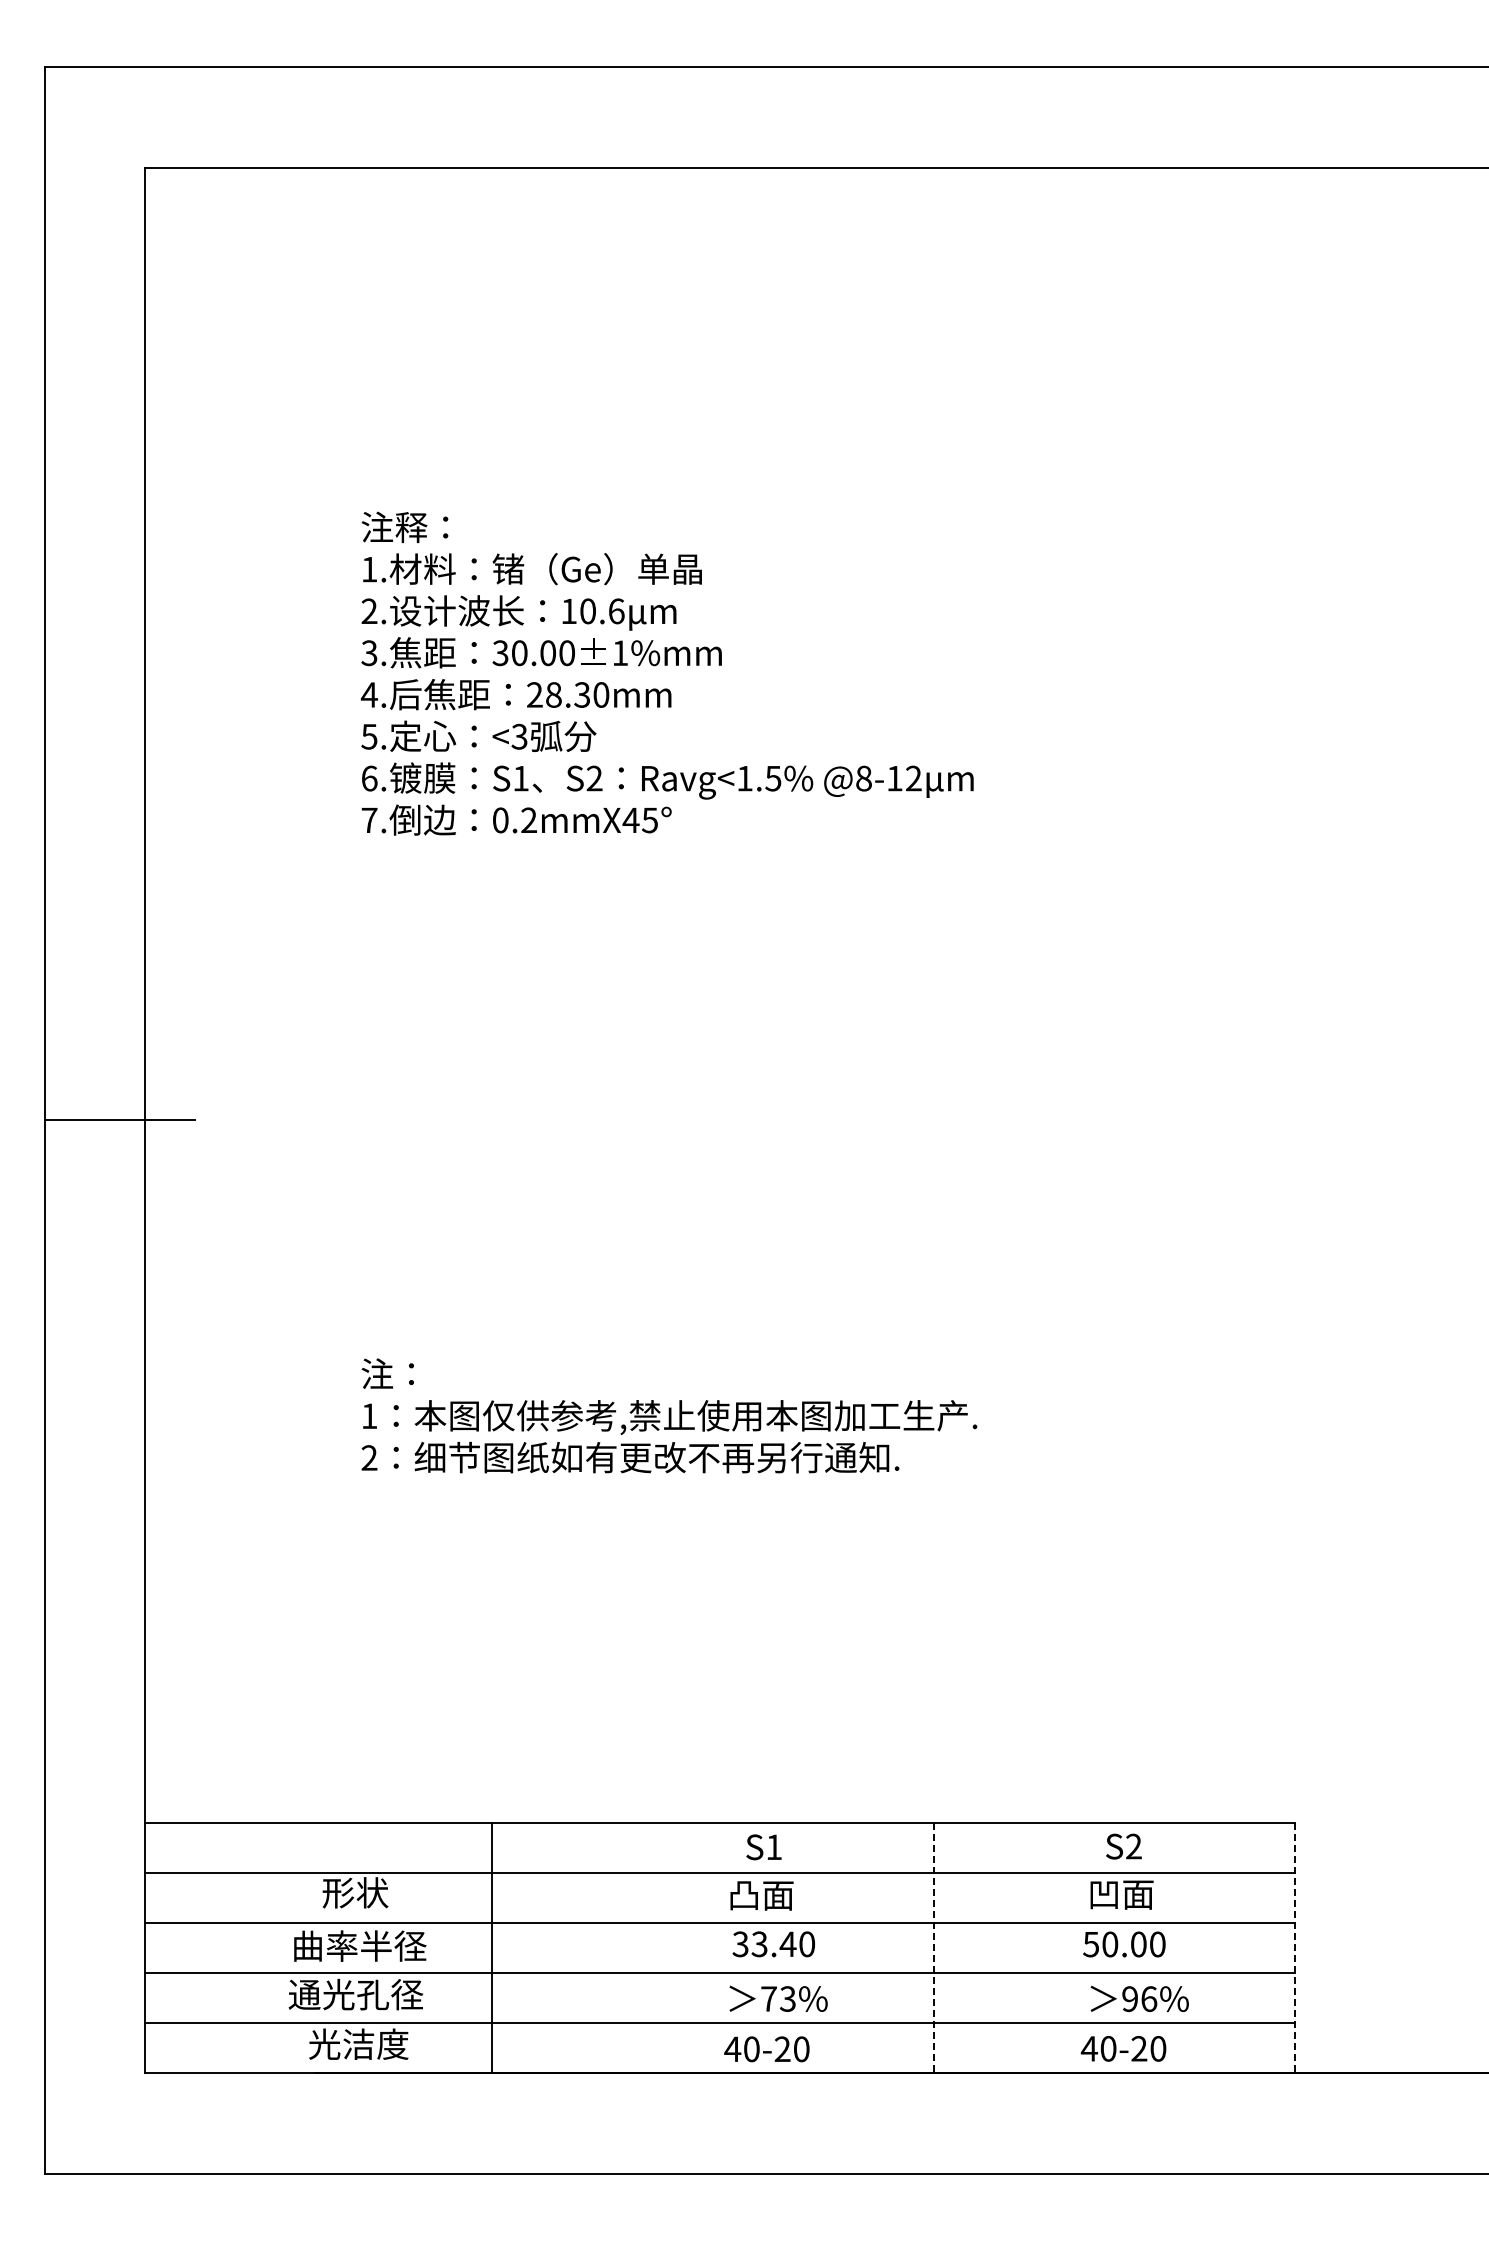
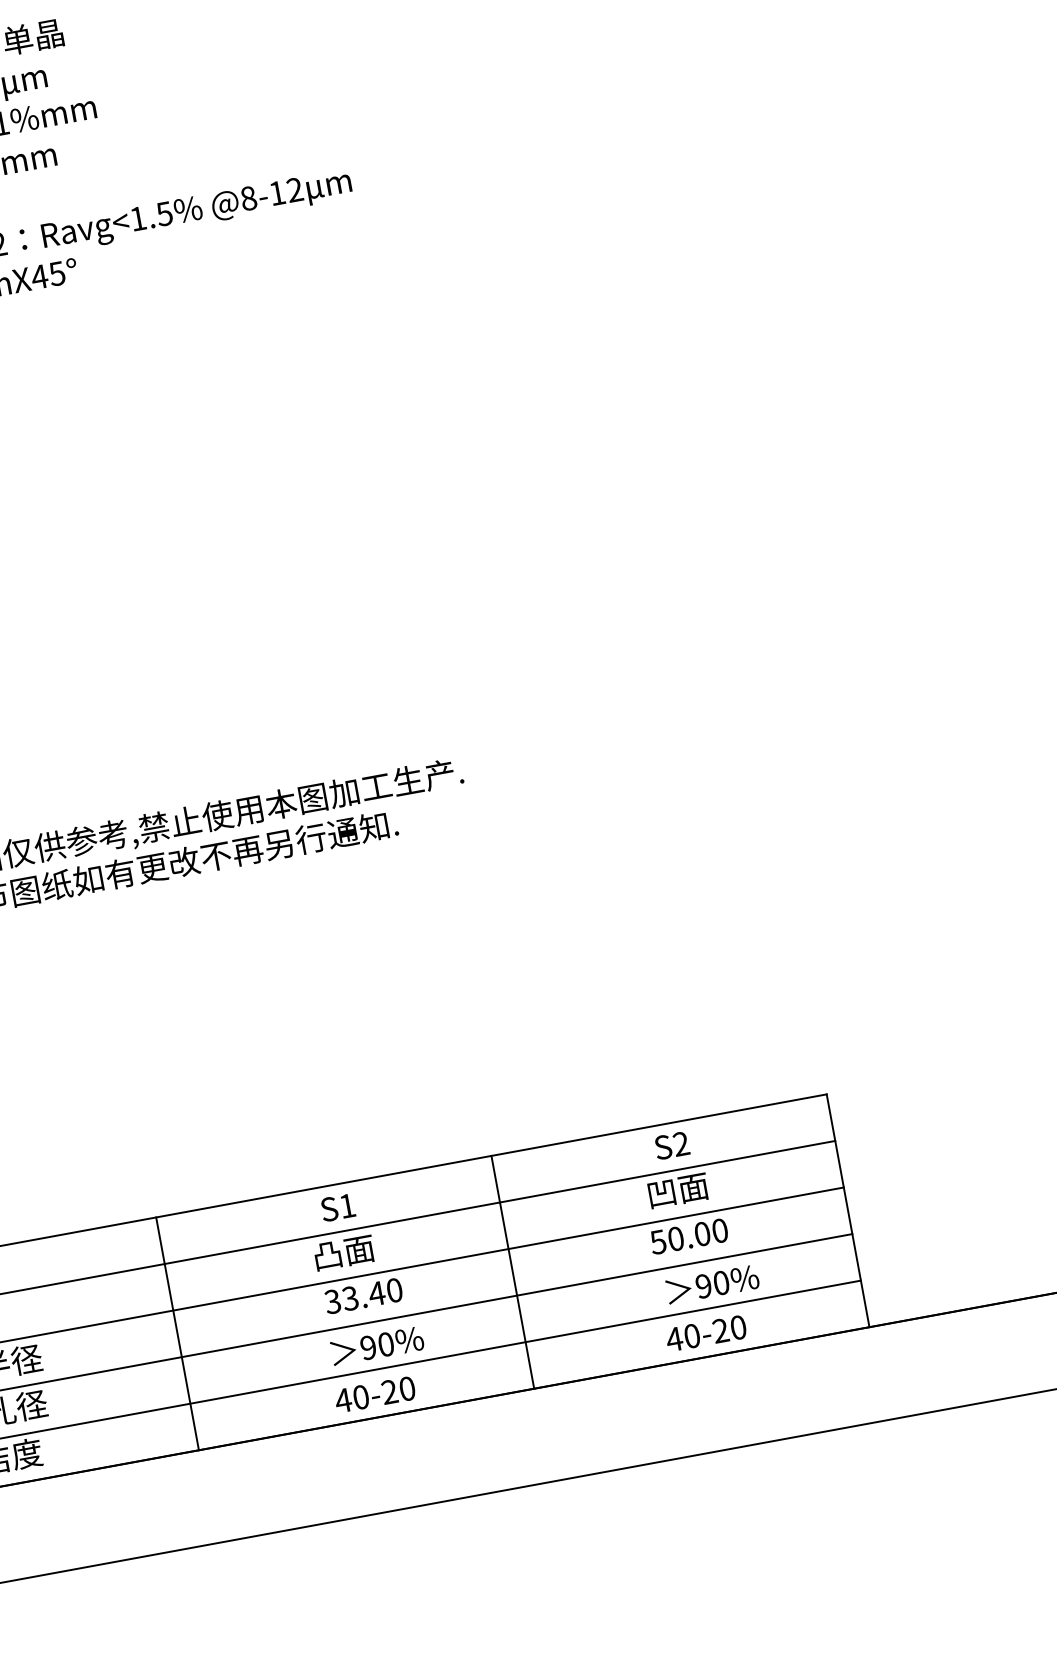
line: (491, 1947) -> (177, 1333), moved
line: (933, 1948) -> (512, 1272), dashed -> solid
line: (1294, 1948) -> (847, 1211), dashed -> solid
text: (778, 1998) -> (377, 1345), 73% -> 90%
text: (1149, 1998) -> (721, 1282), 96% -> 90%

